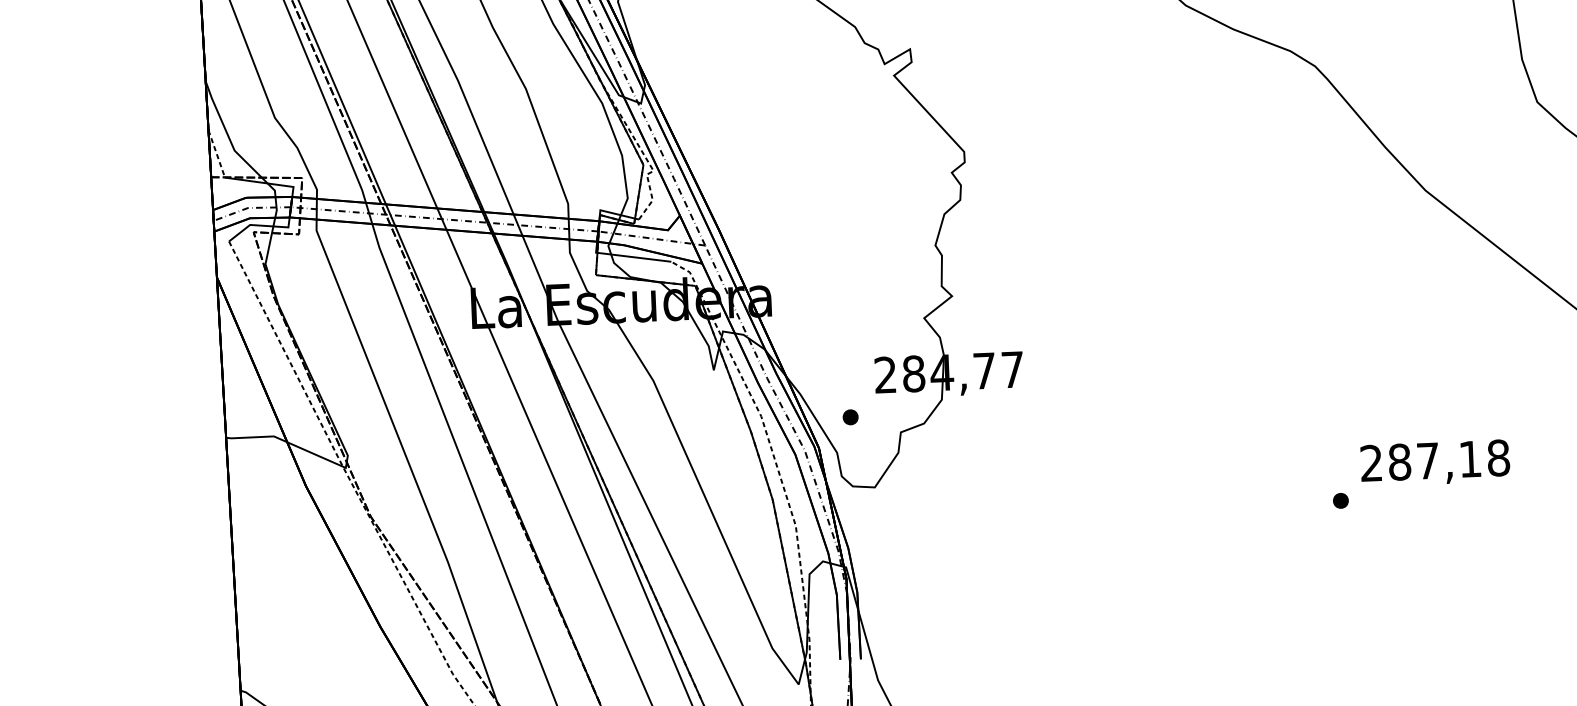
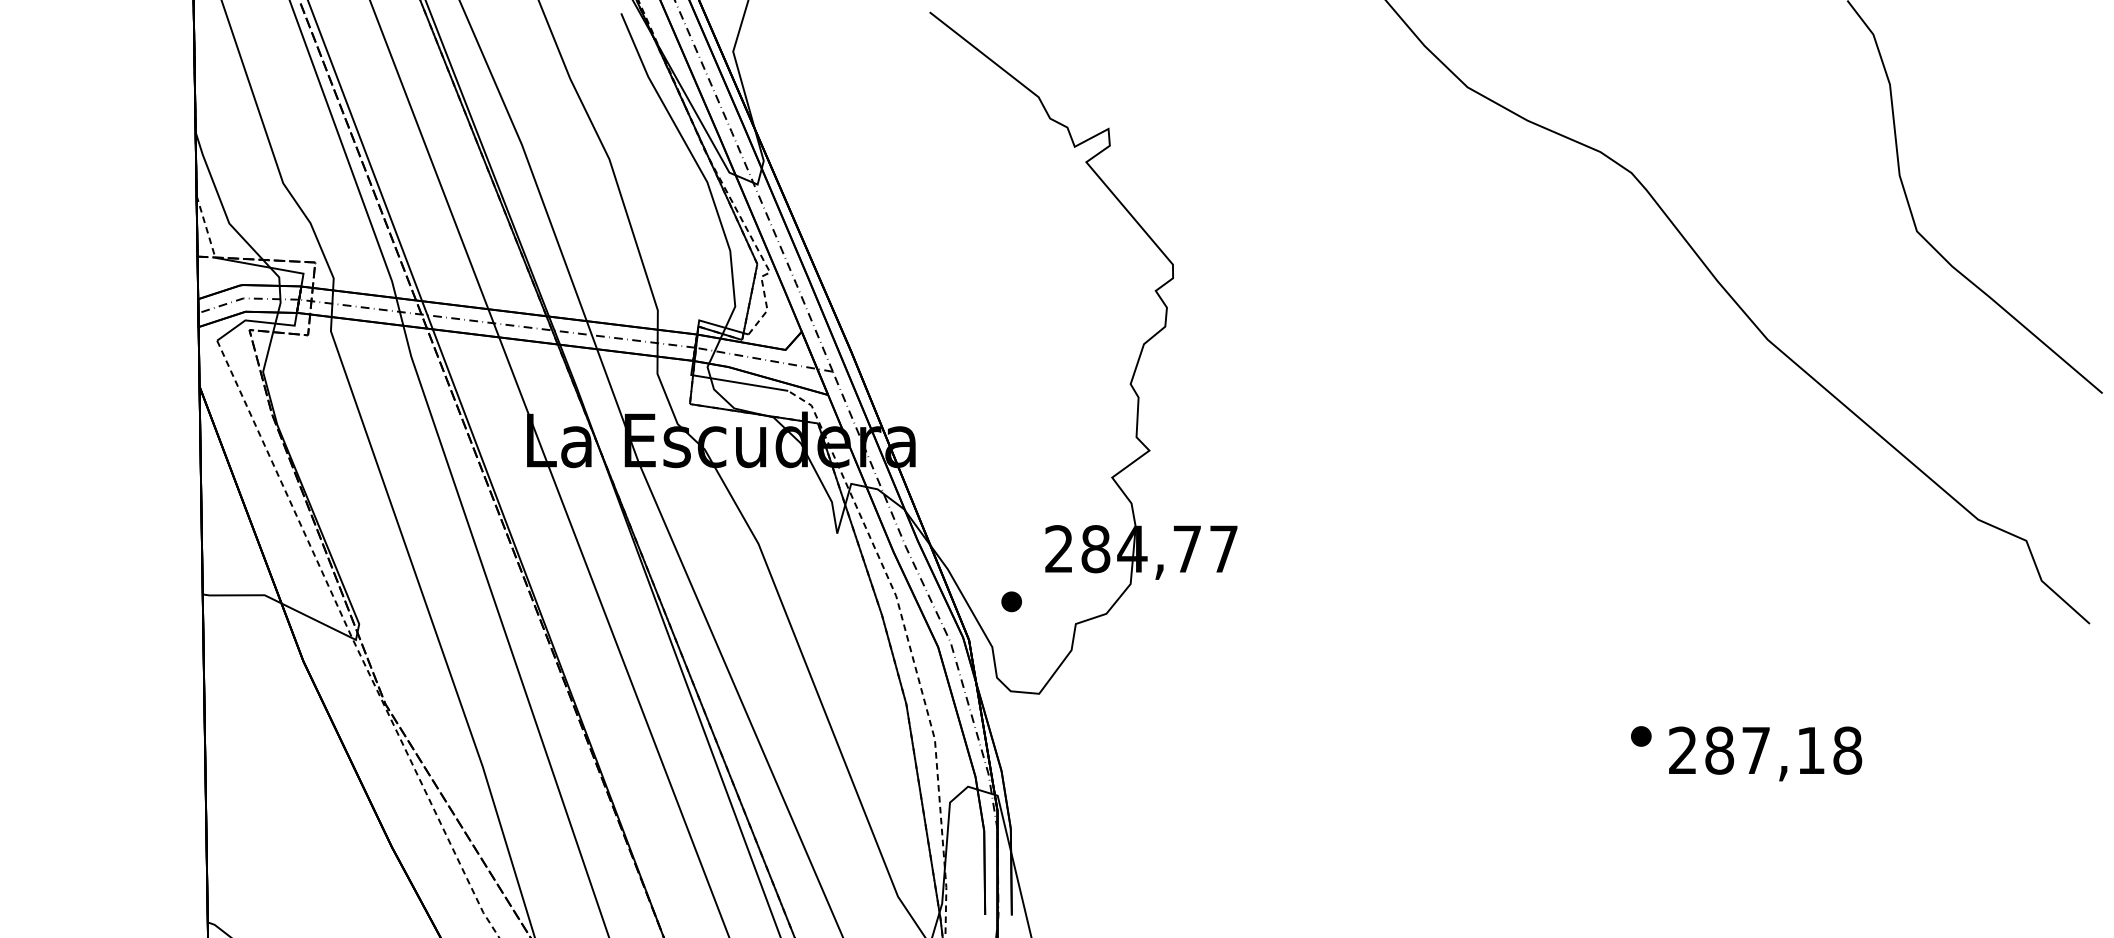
text: (1435, 462) -> (1765, 753), moved

